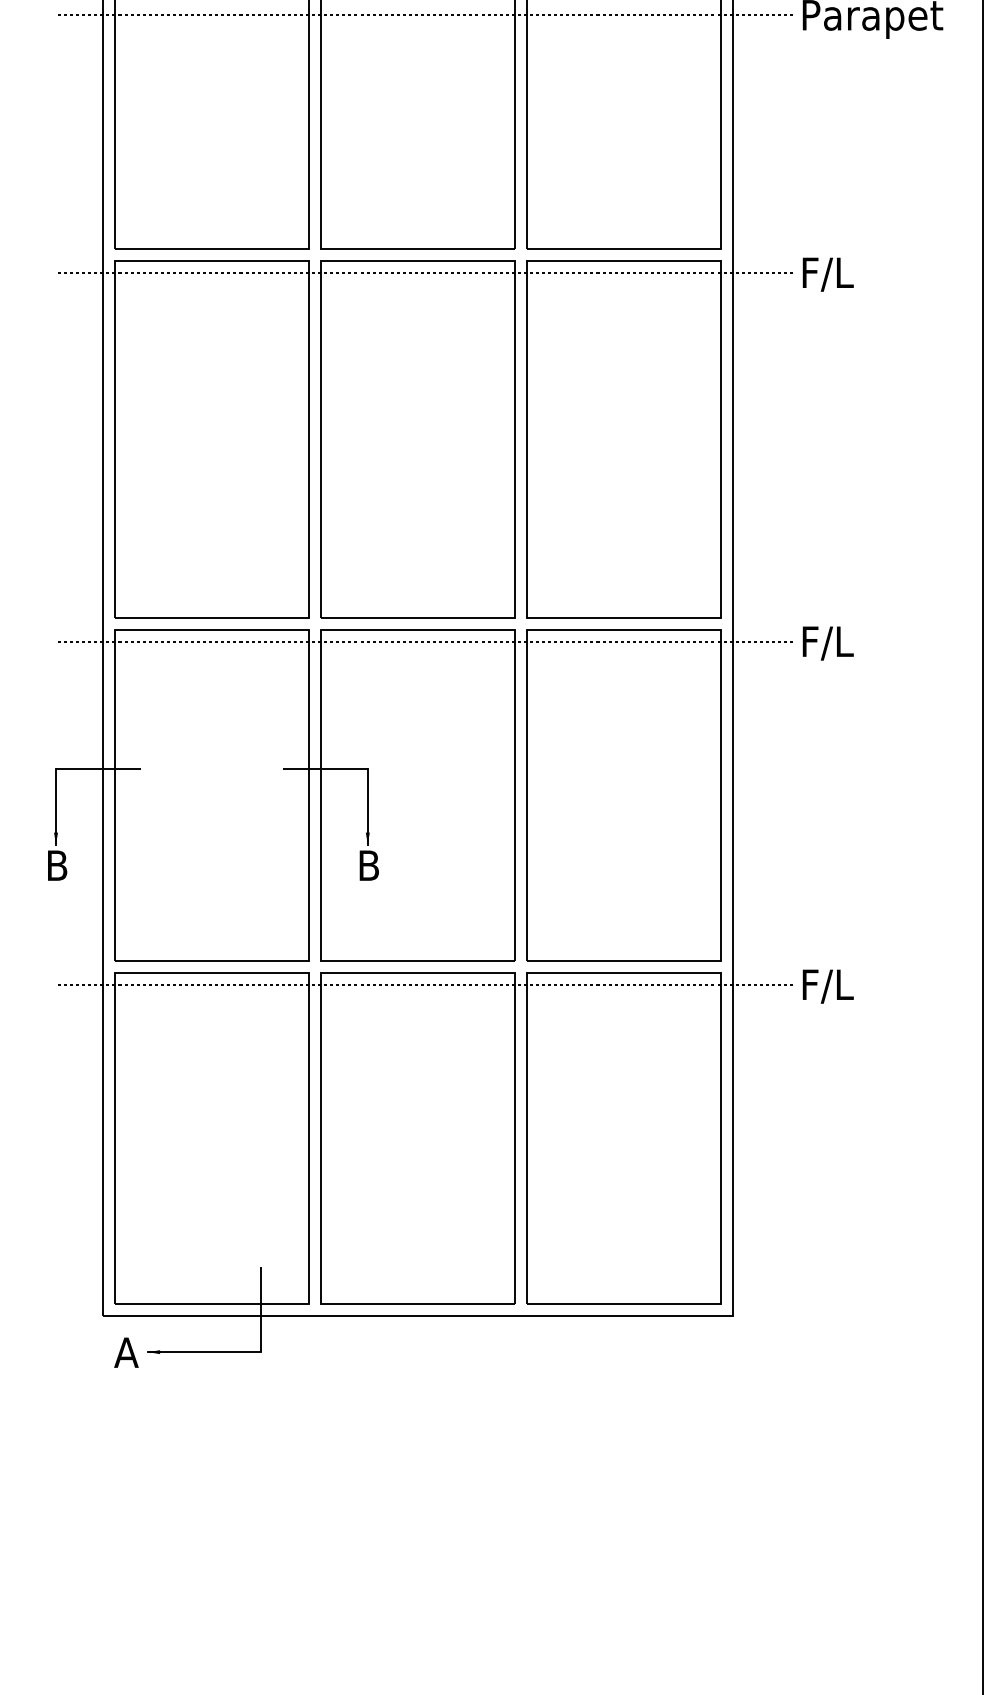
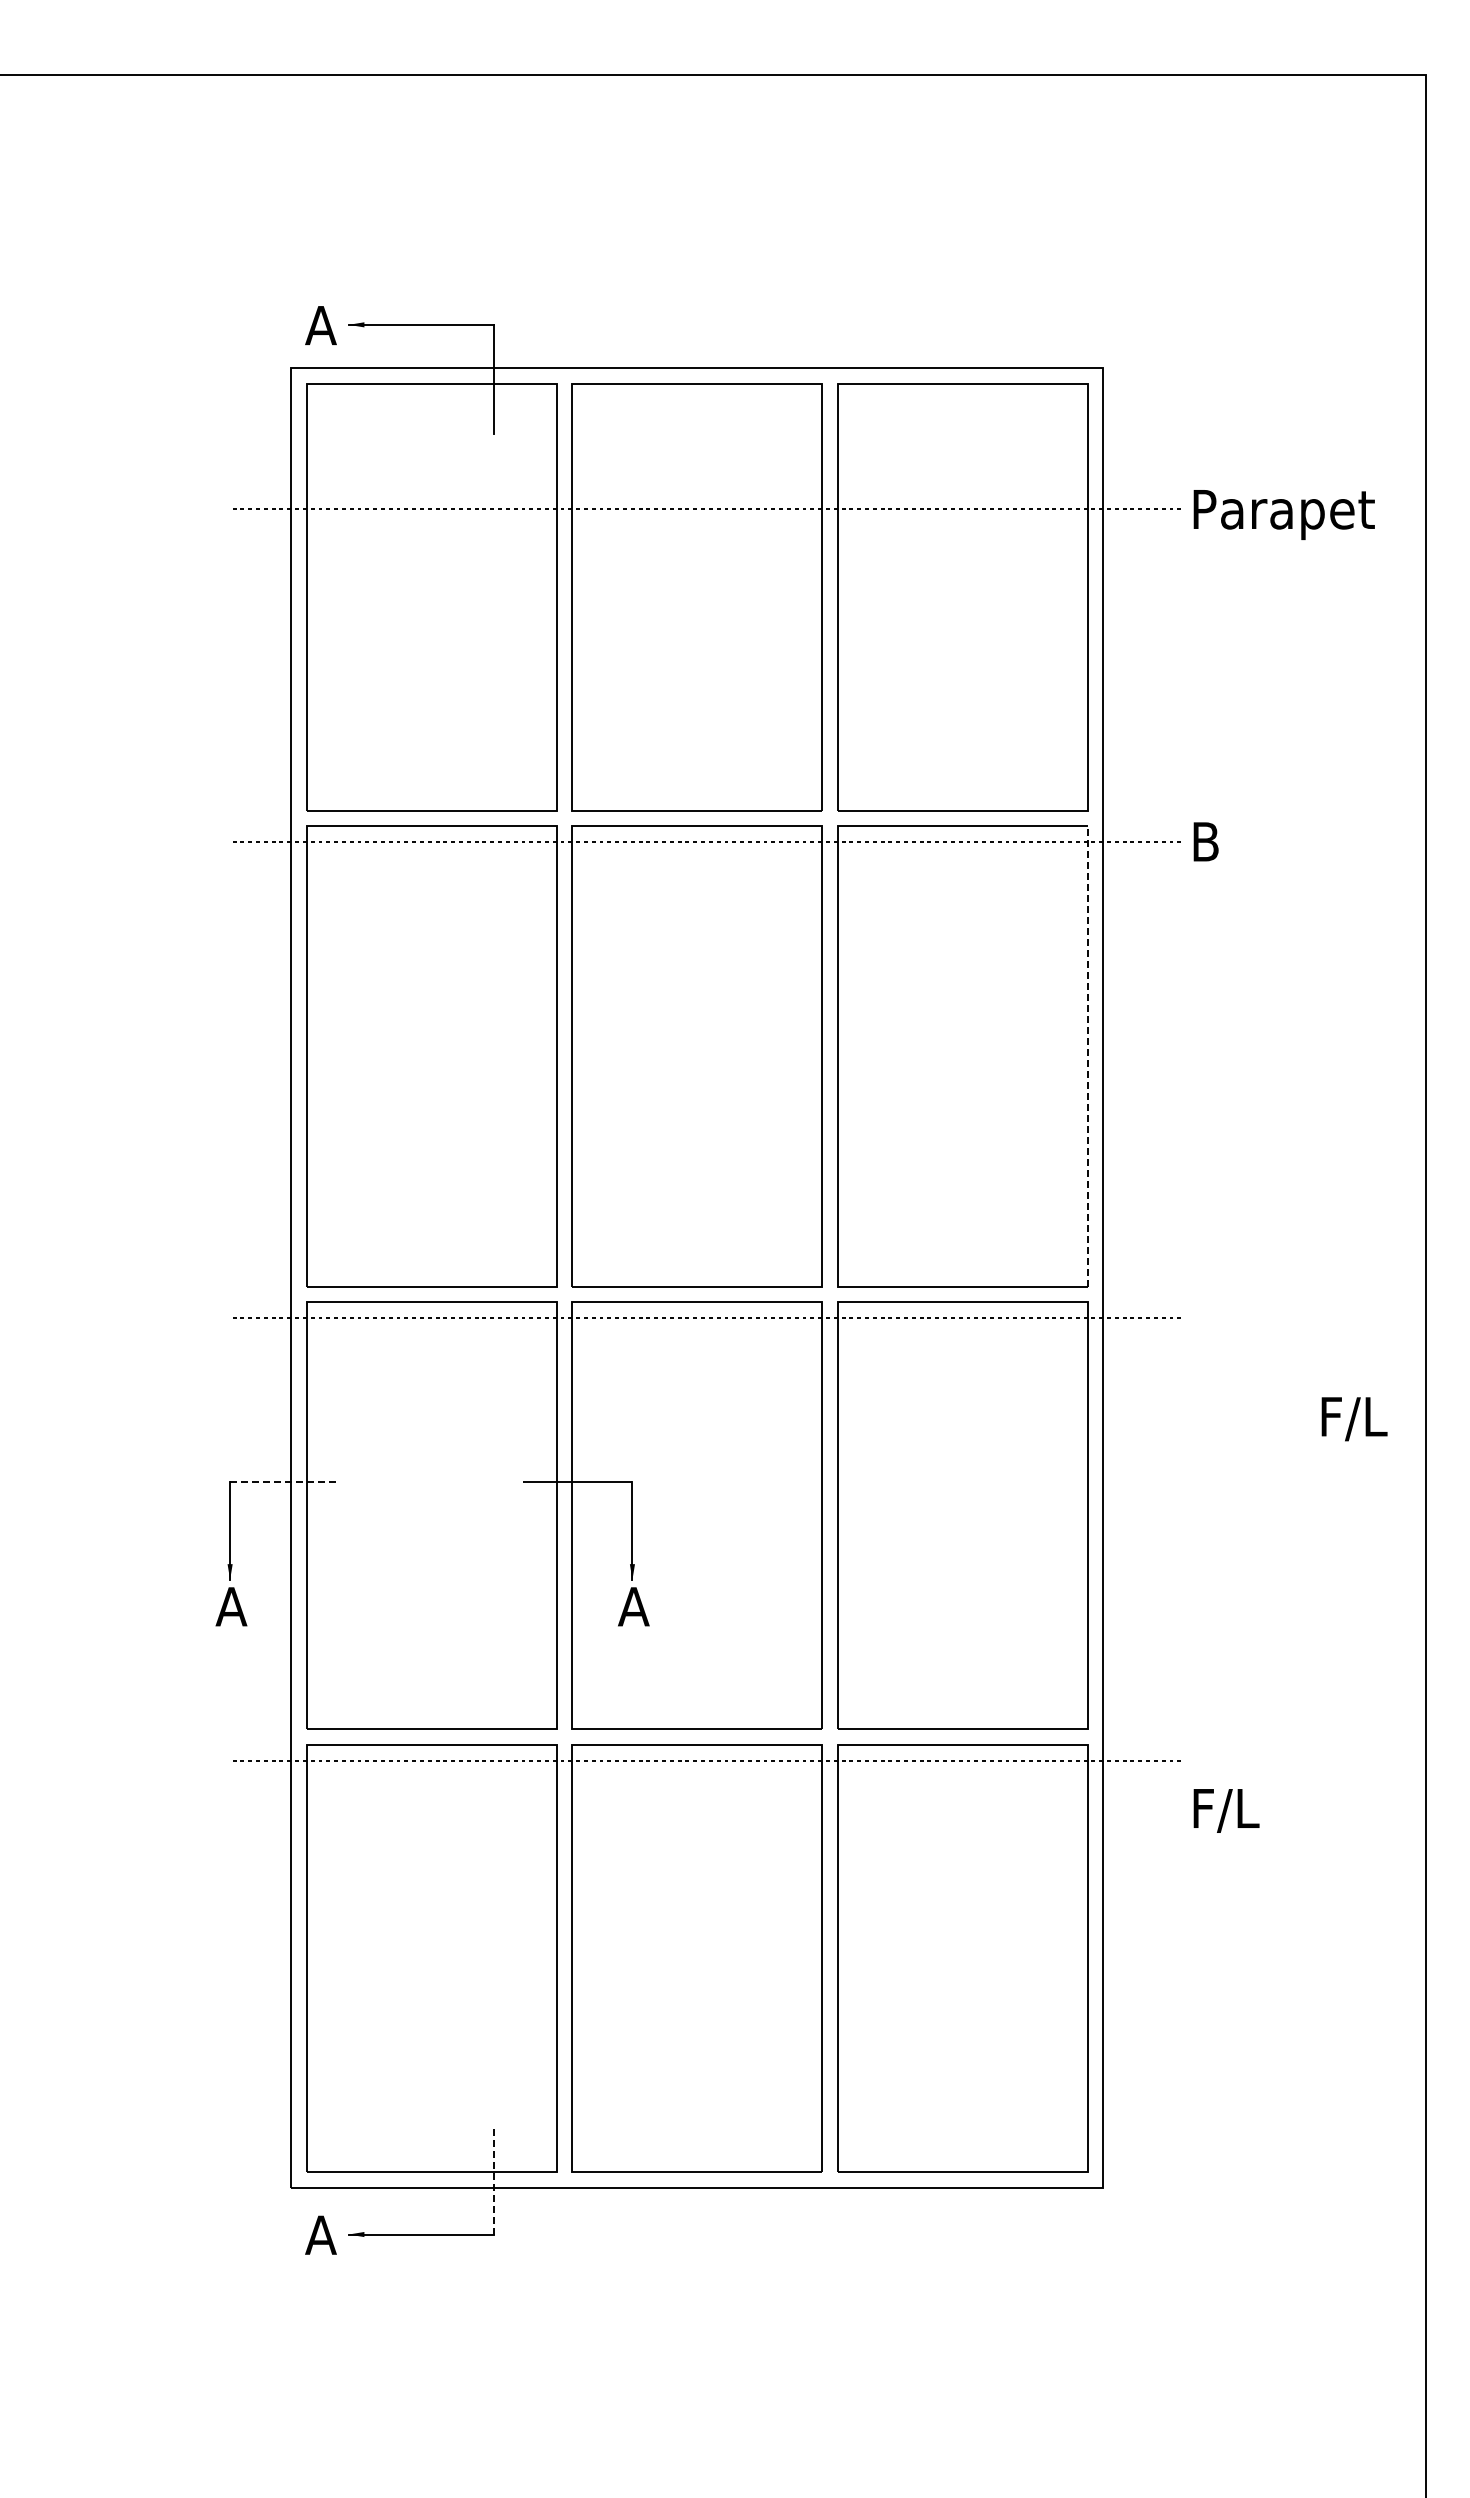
text: (829, 274) -> (1228, 844), F/L -> B
line: (720, 438) -> (1087, 1055), solid -> dashed
text: (828, 643) -> (1354, 1419), moved
line: (98, 768) -> (284, 1481), solid -> dashed
text: (57, 865) -> (231, 1606), B -> A
text: (368, 865) -> (633, 1606), B -> A
text: (828, 986) -> (1226, 1810), moved
line: (260, 1309) -> (494, 2179), solid -> dashed

